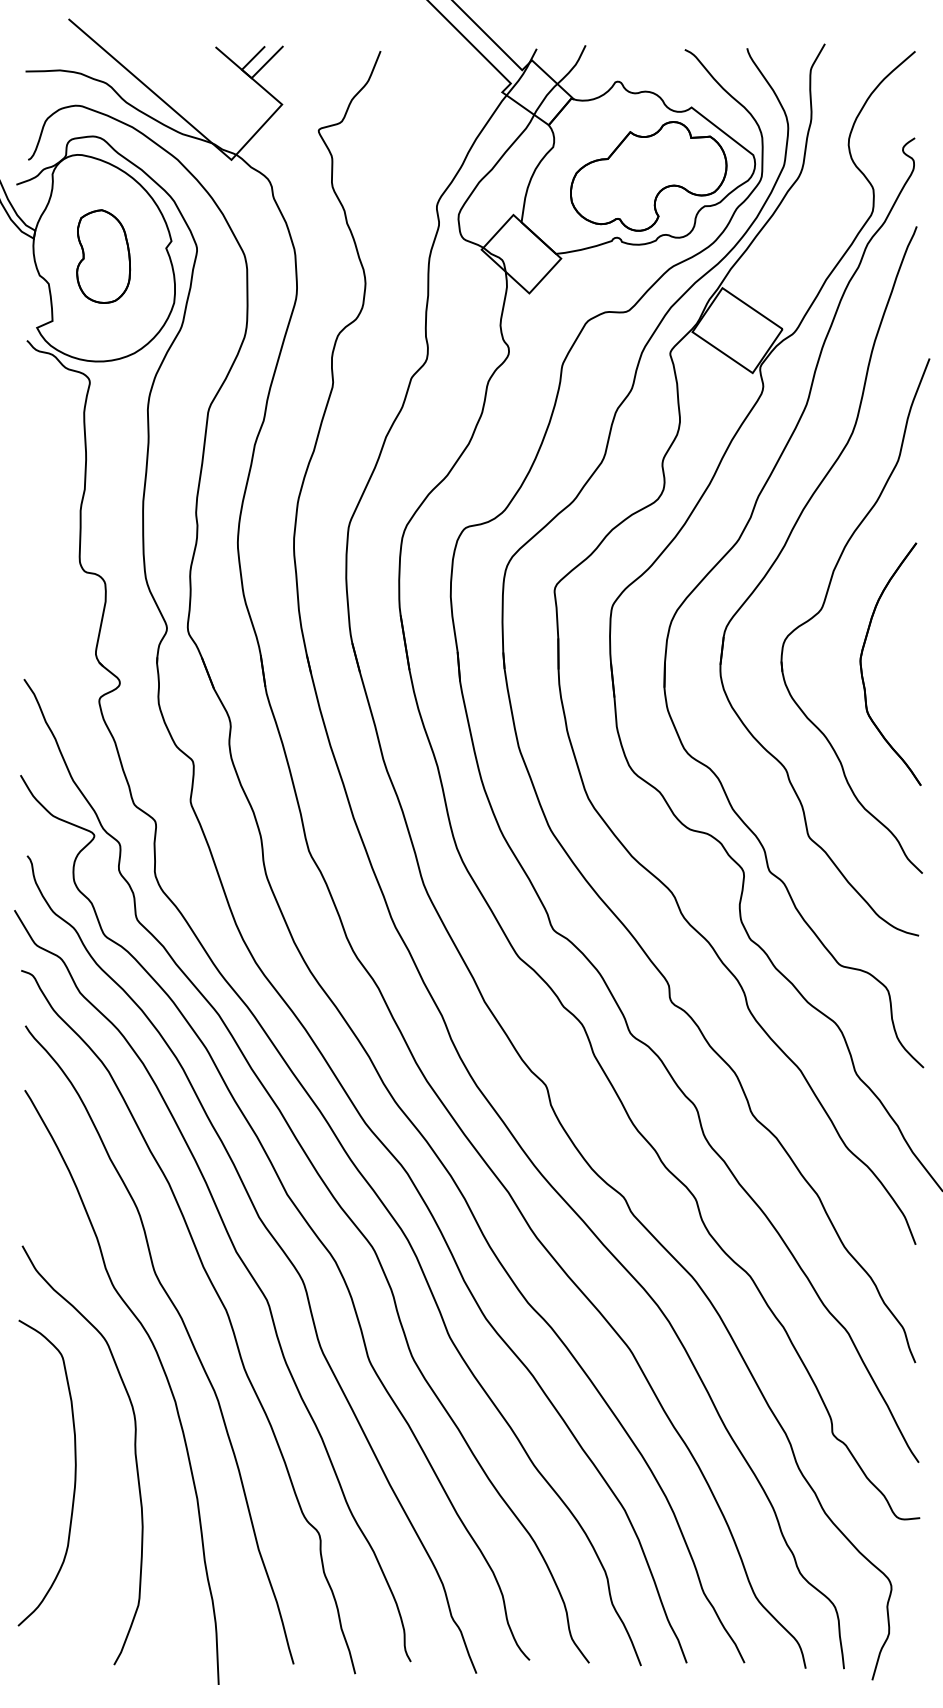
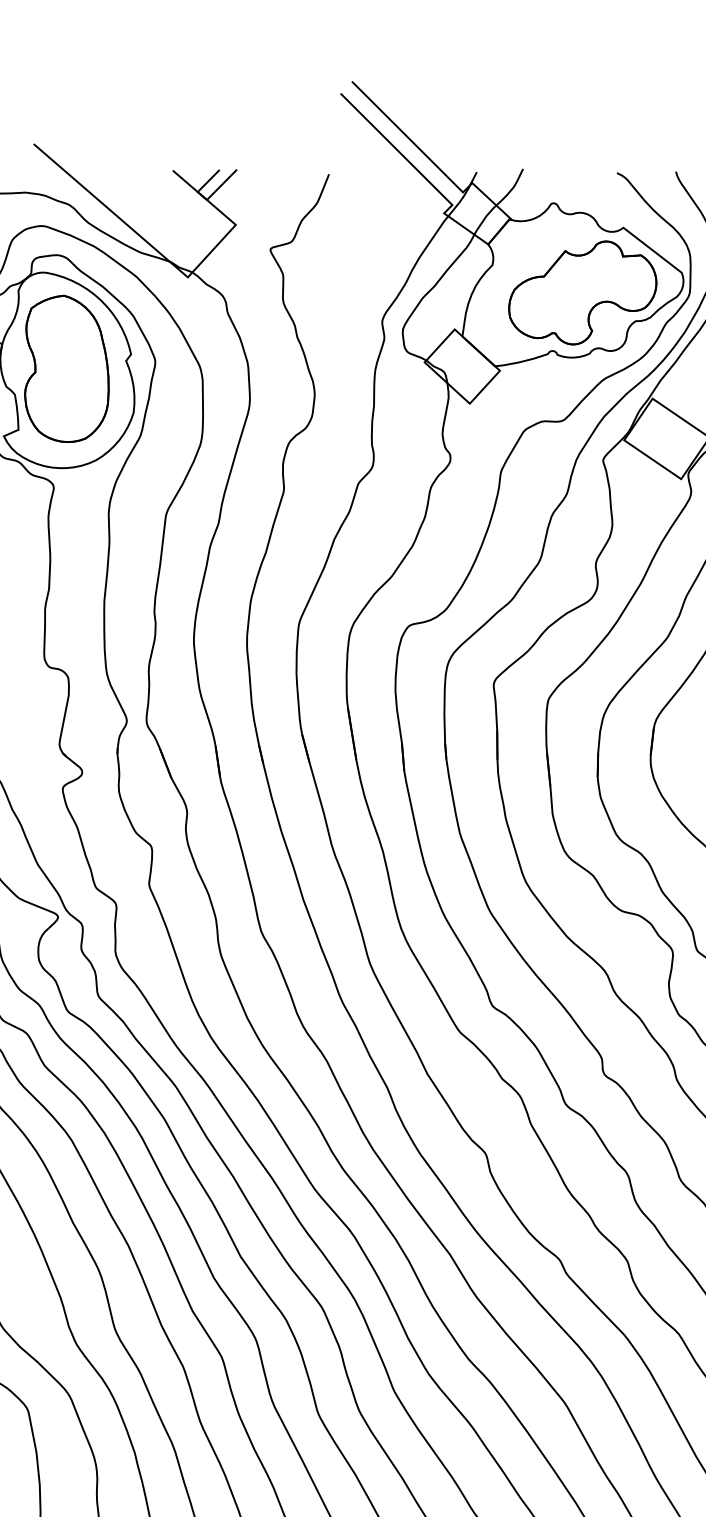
part: (103, 256) -> (66, 368), size x1.67

